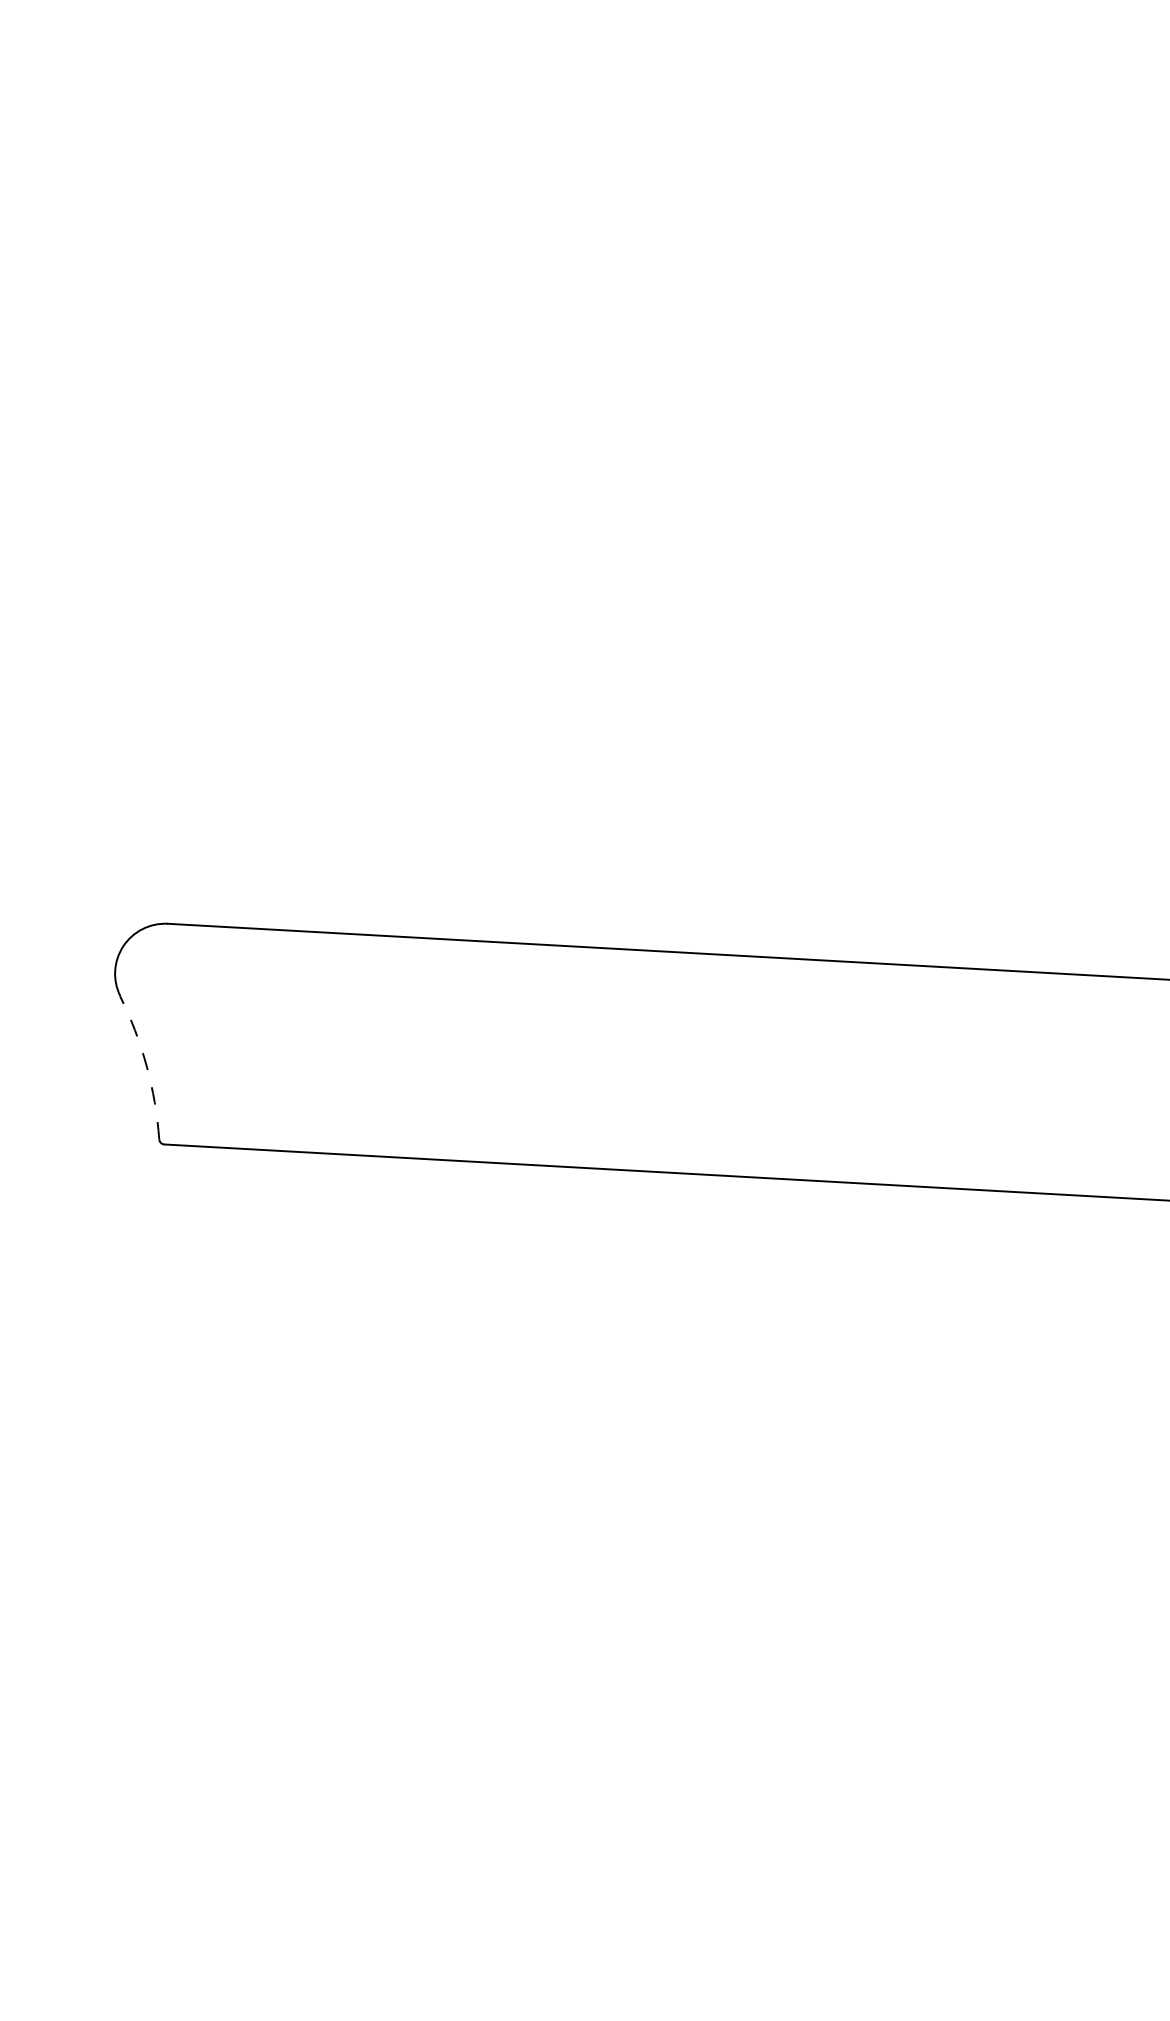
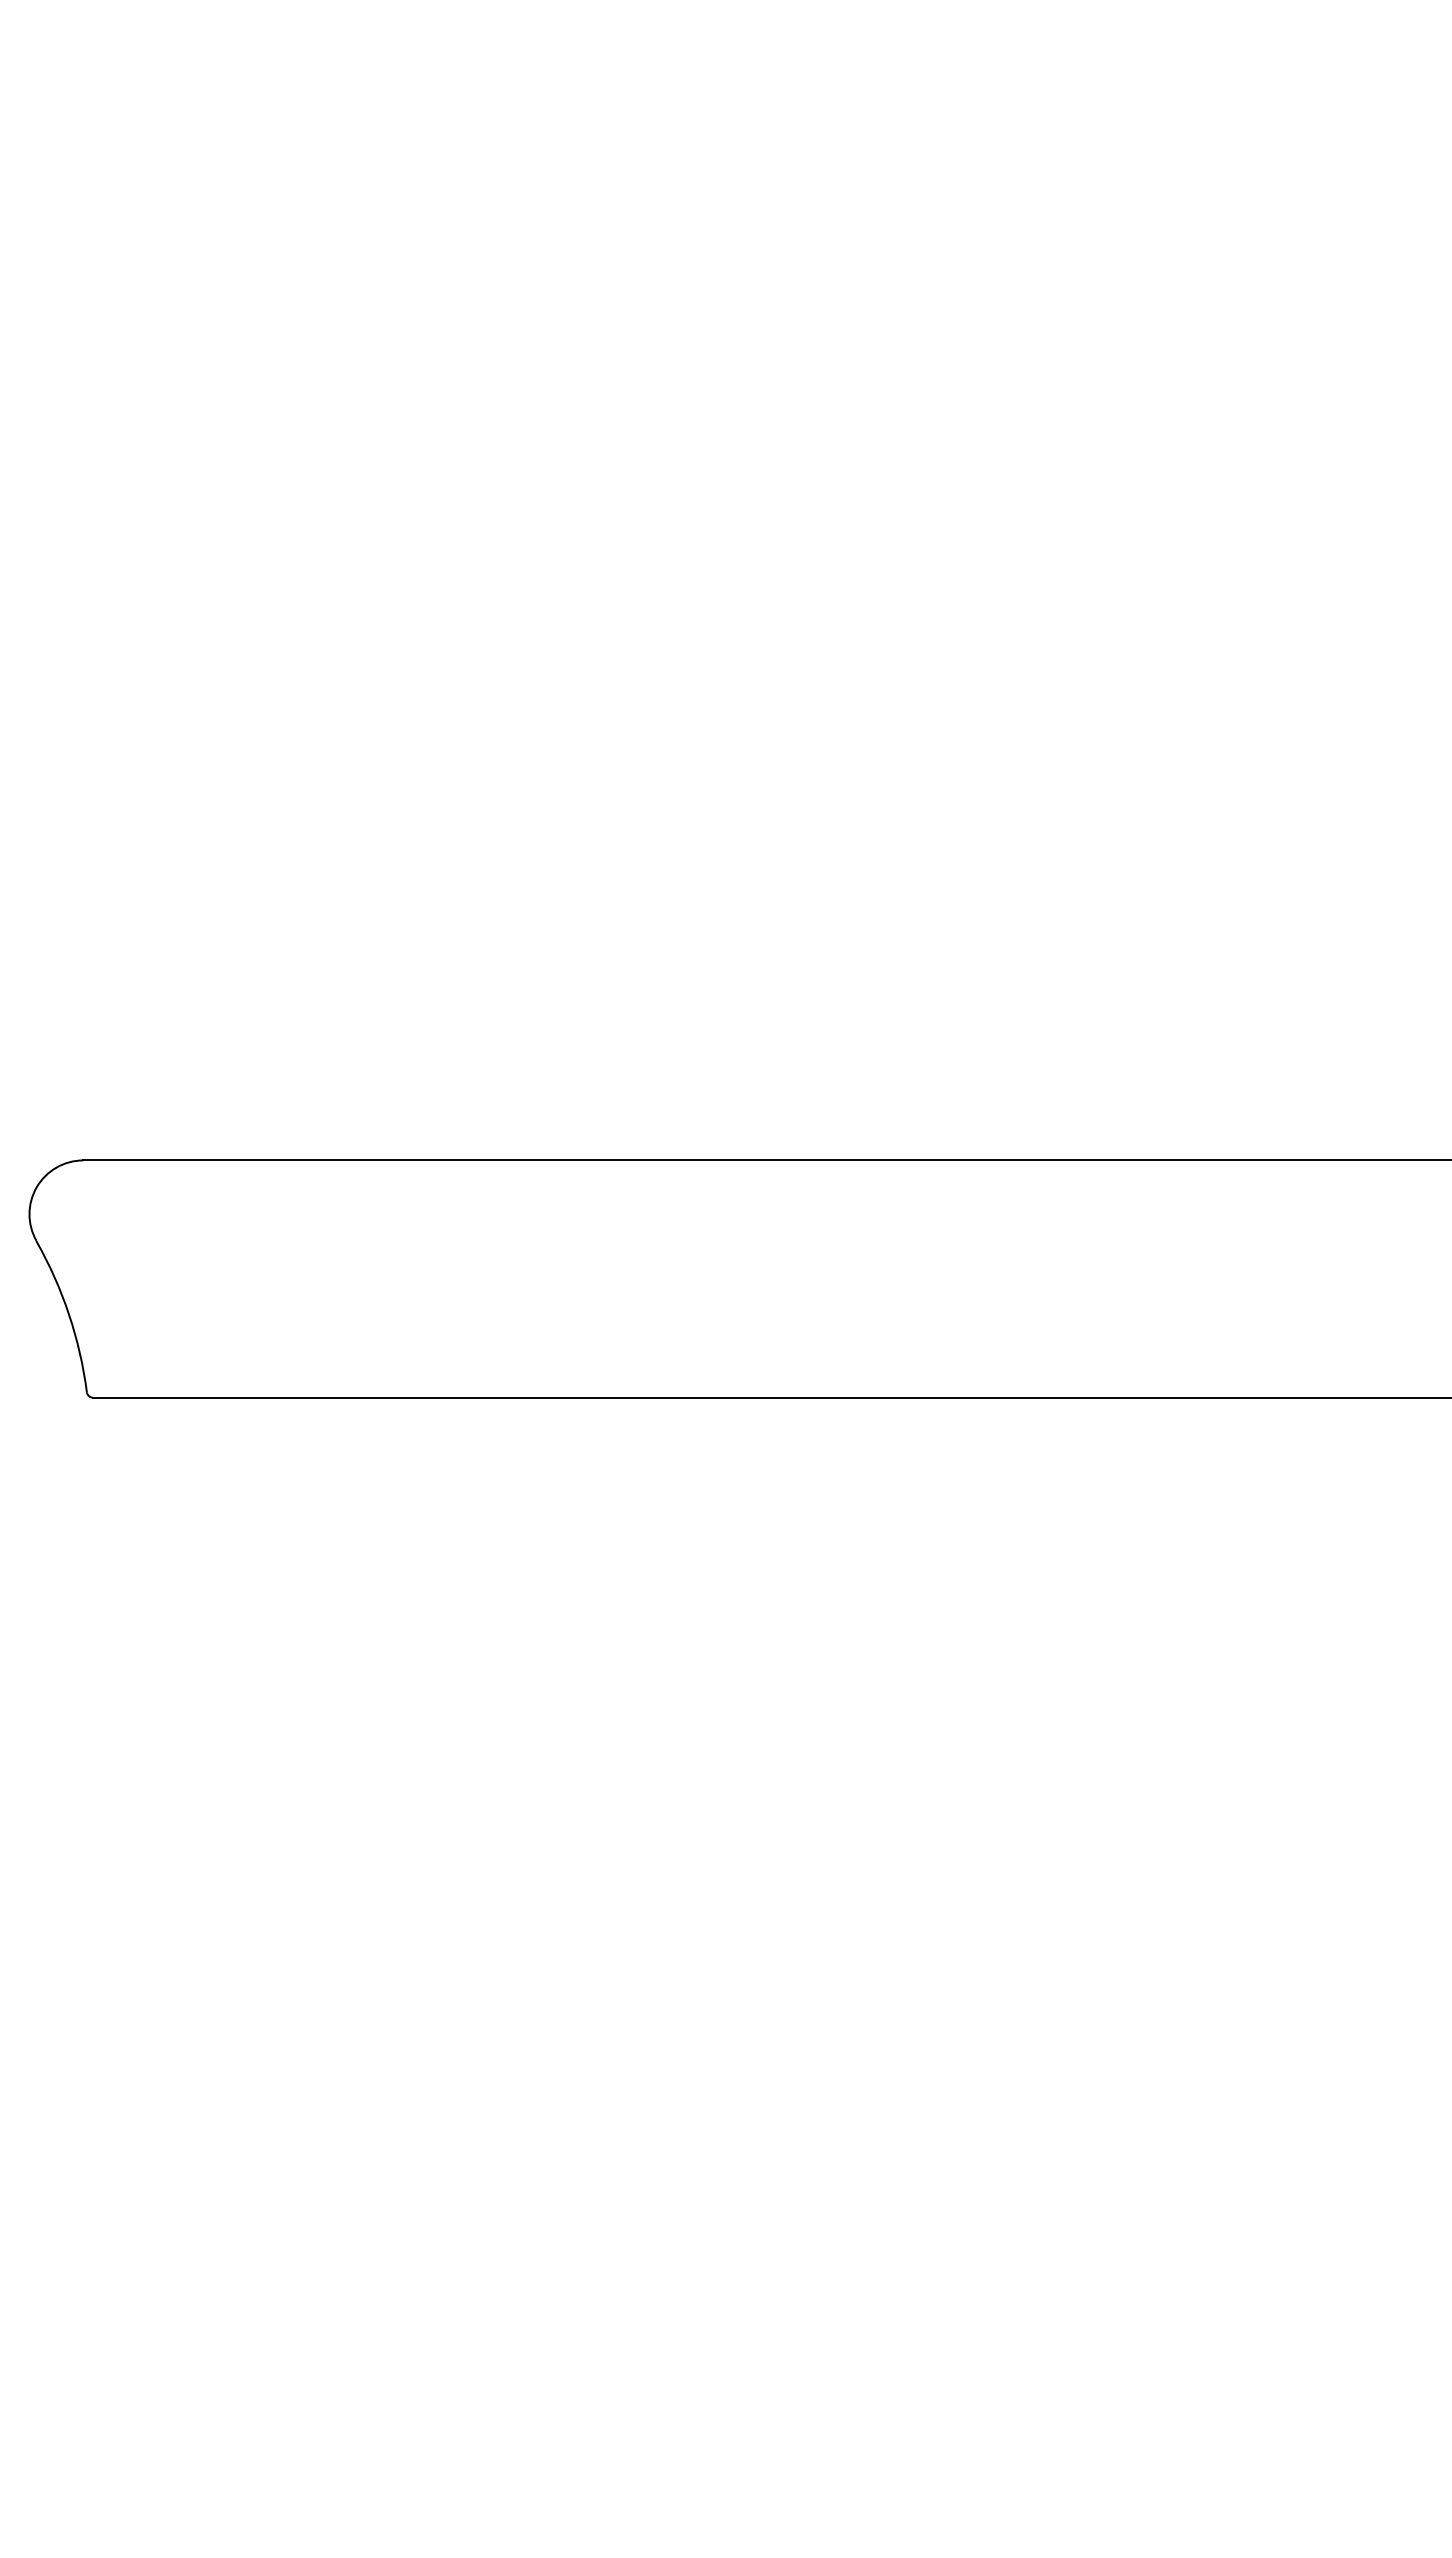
arc: (147, 1066) -> (69, 1314), dashed -> solid

